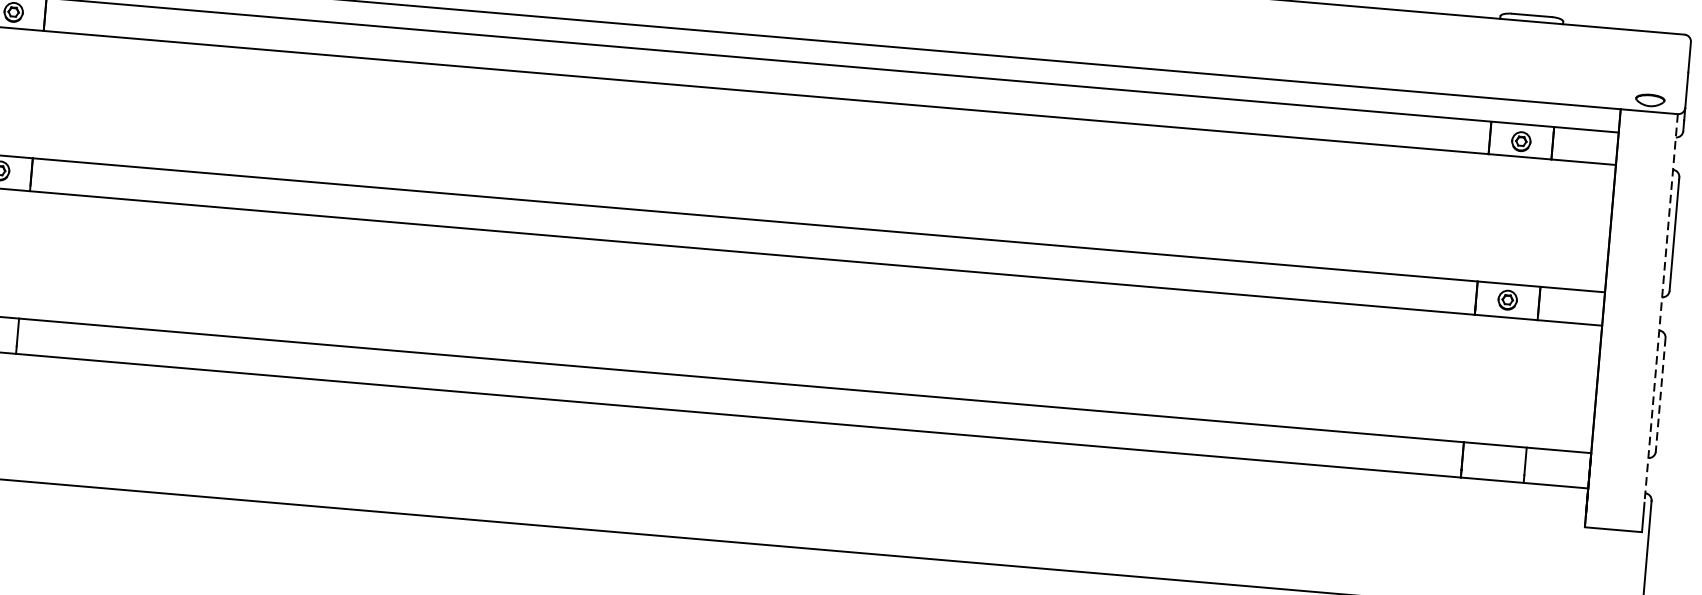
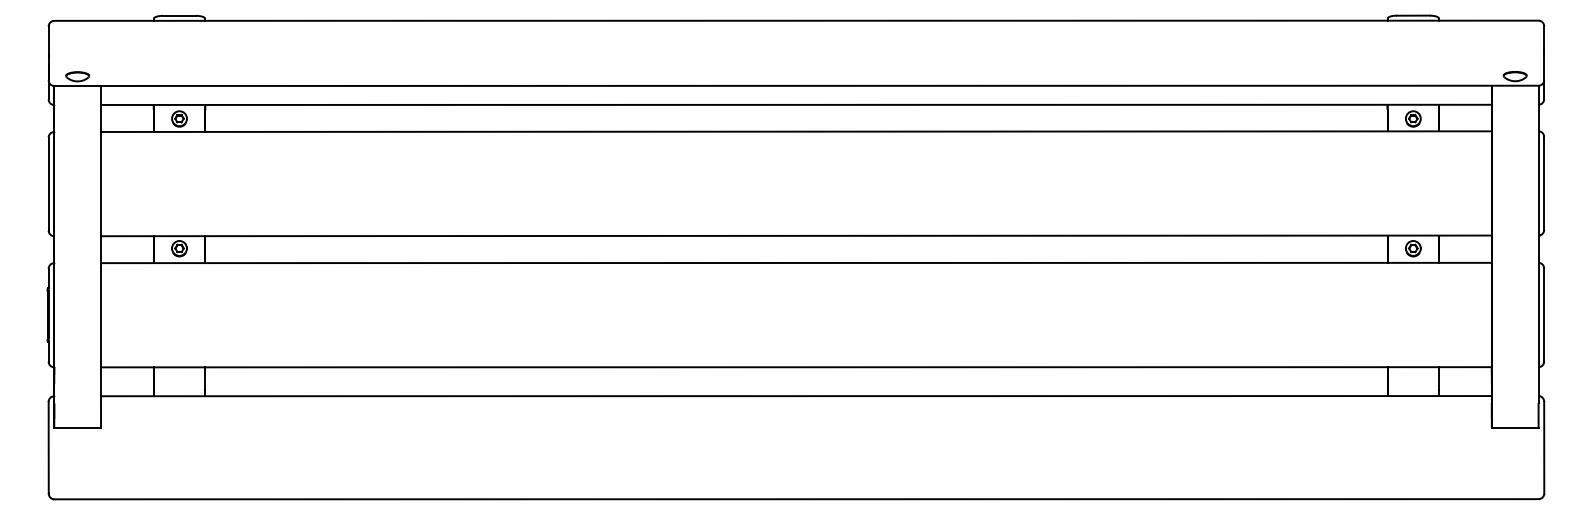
line: (1661, 308) -> (1538, 244), dashed -> solid
line: (1661, 394) -> (1544, 314), dashed -> solid

